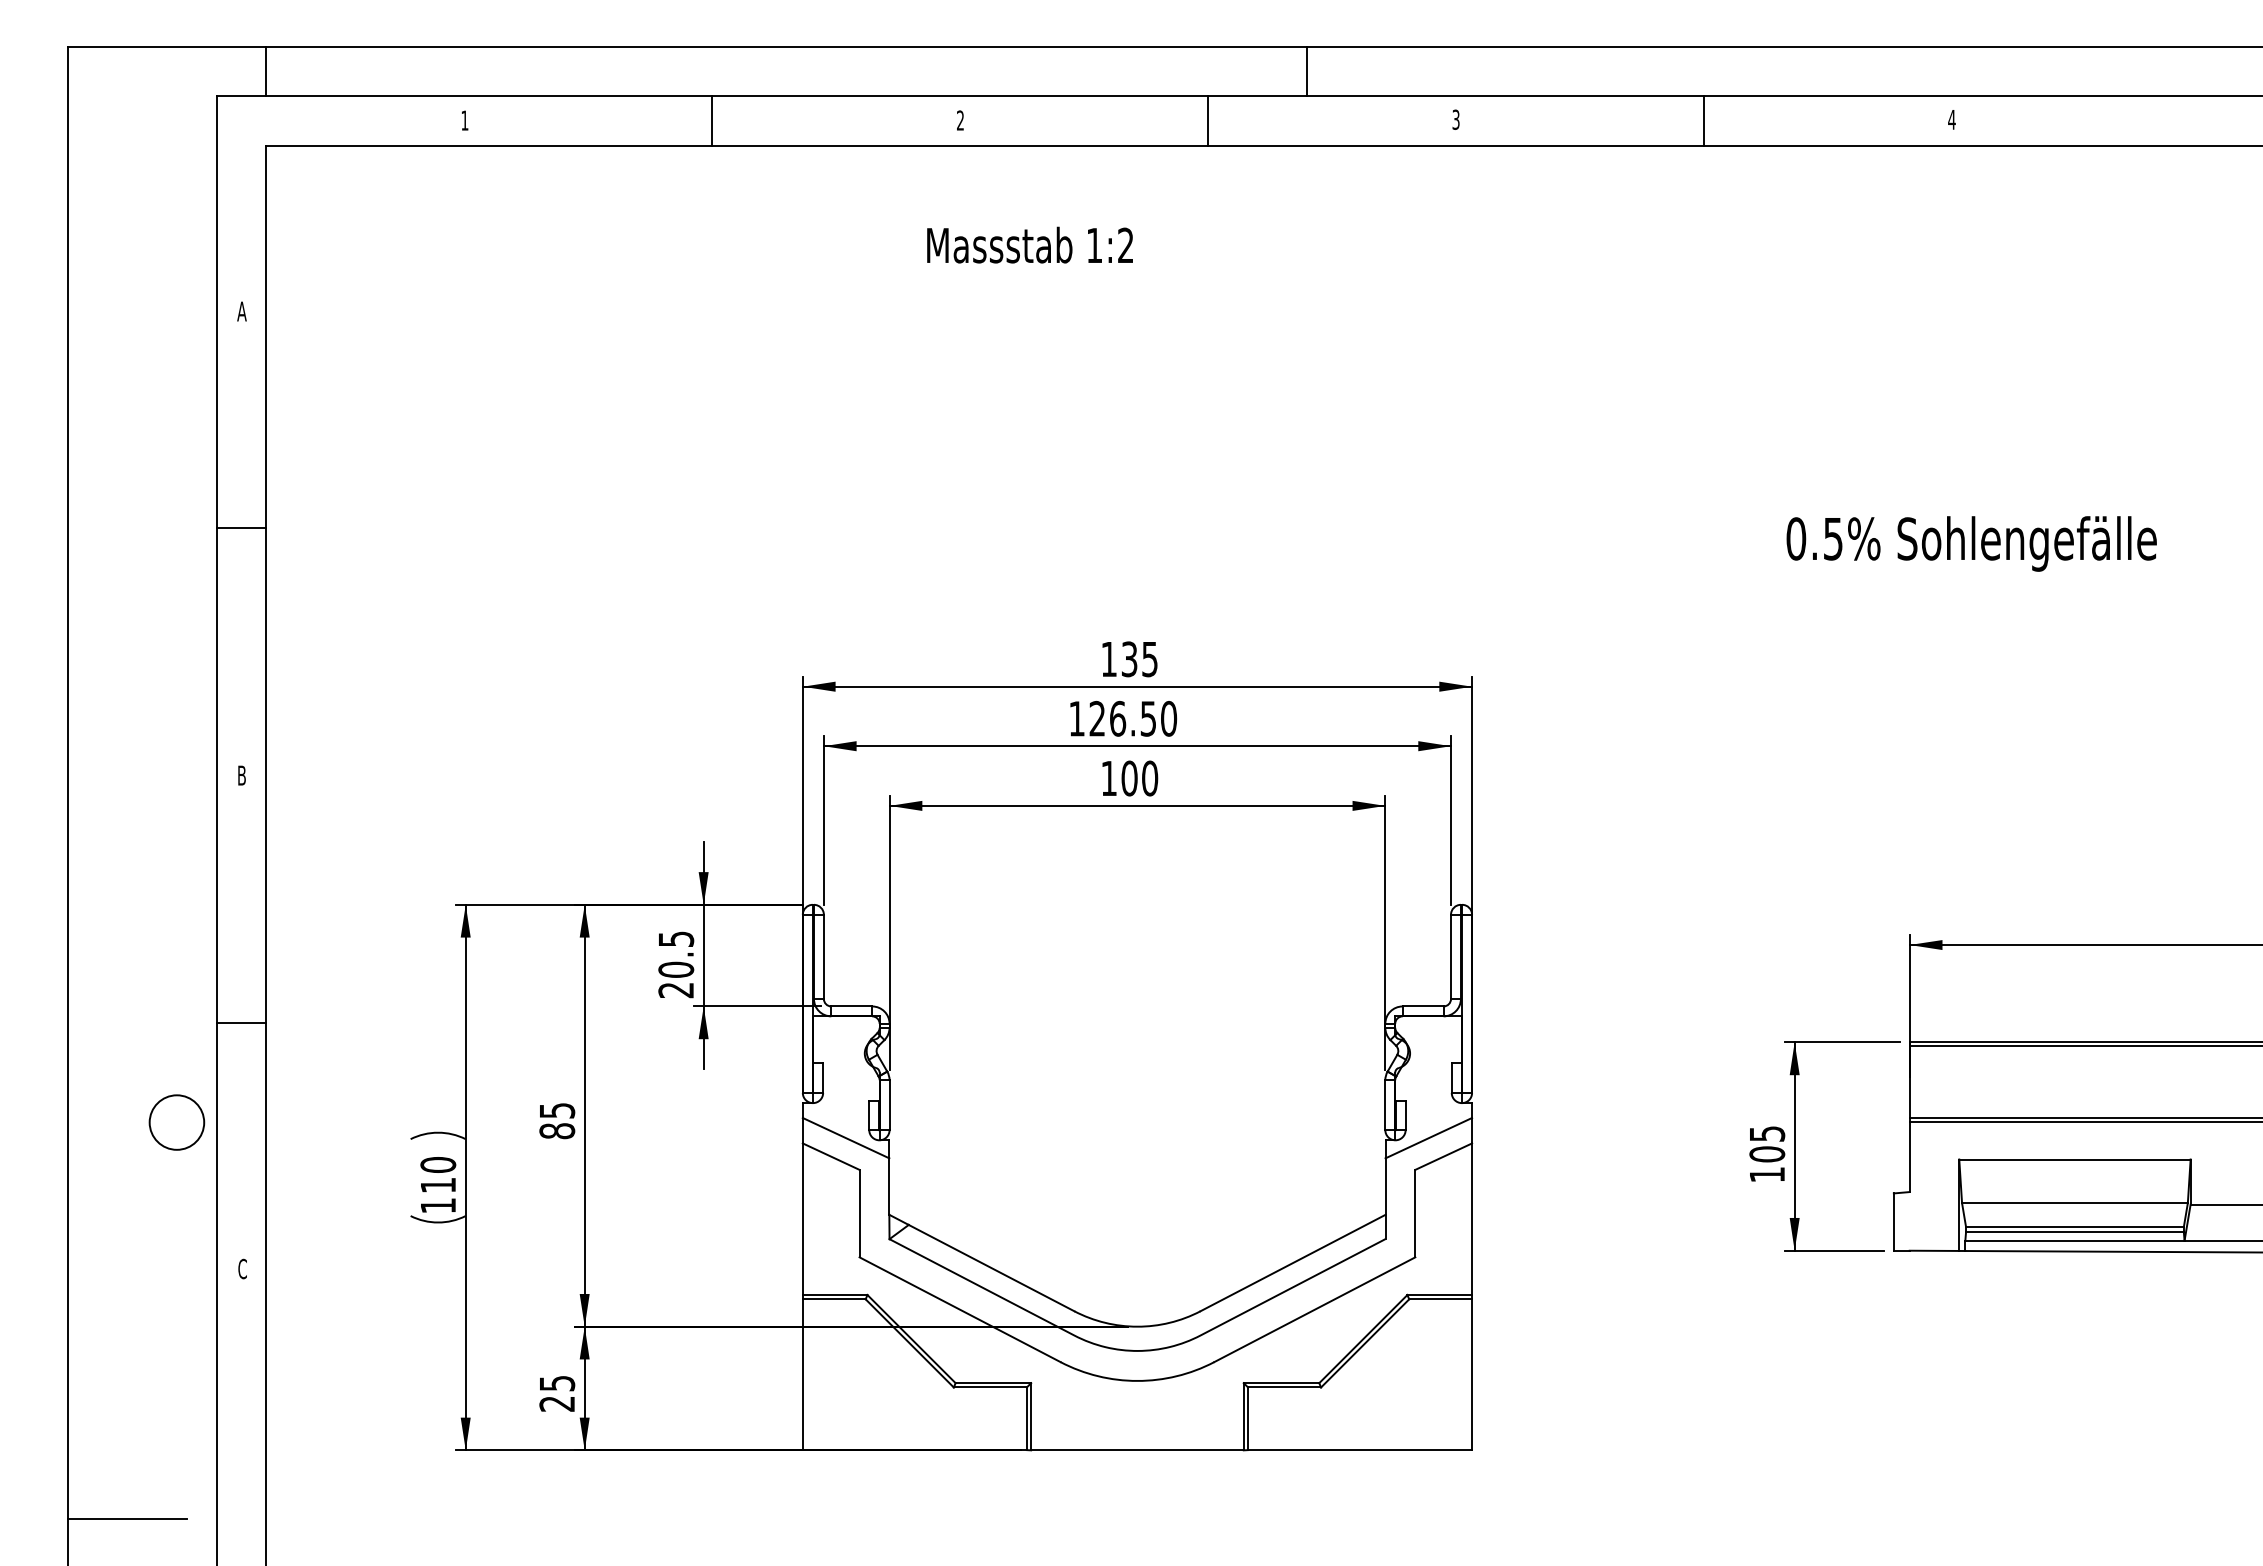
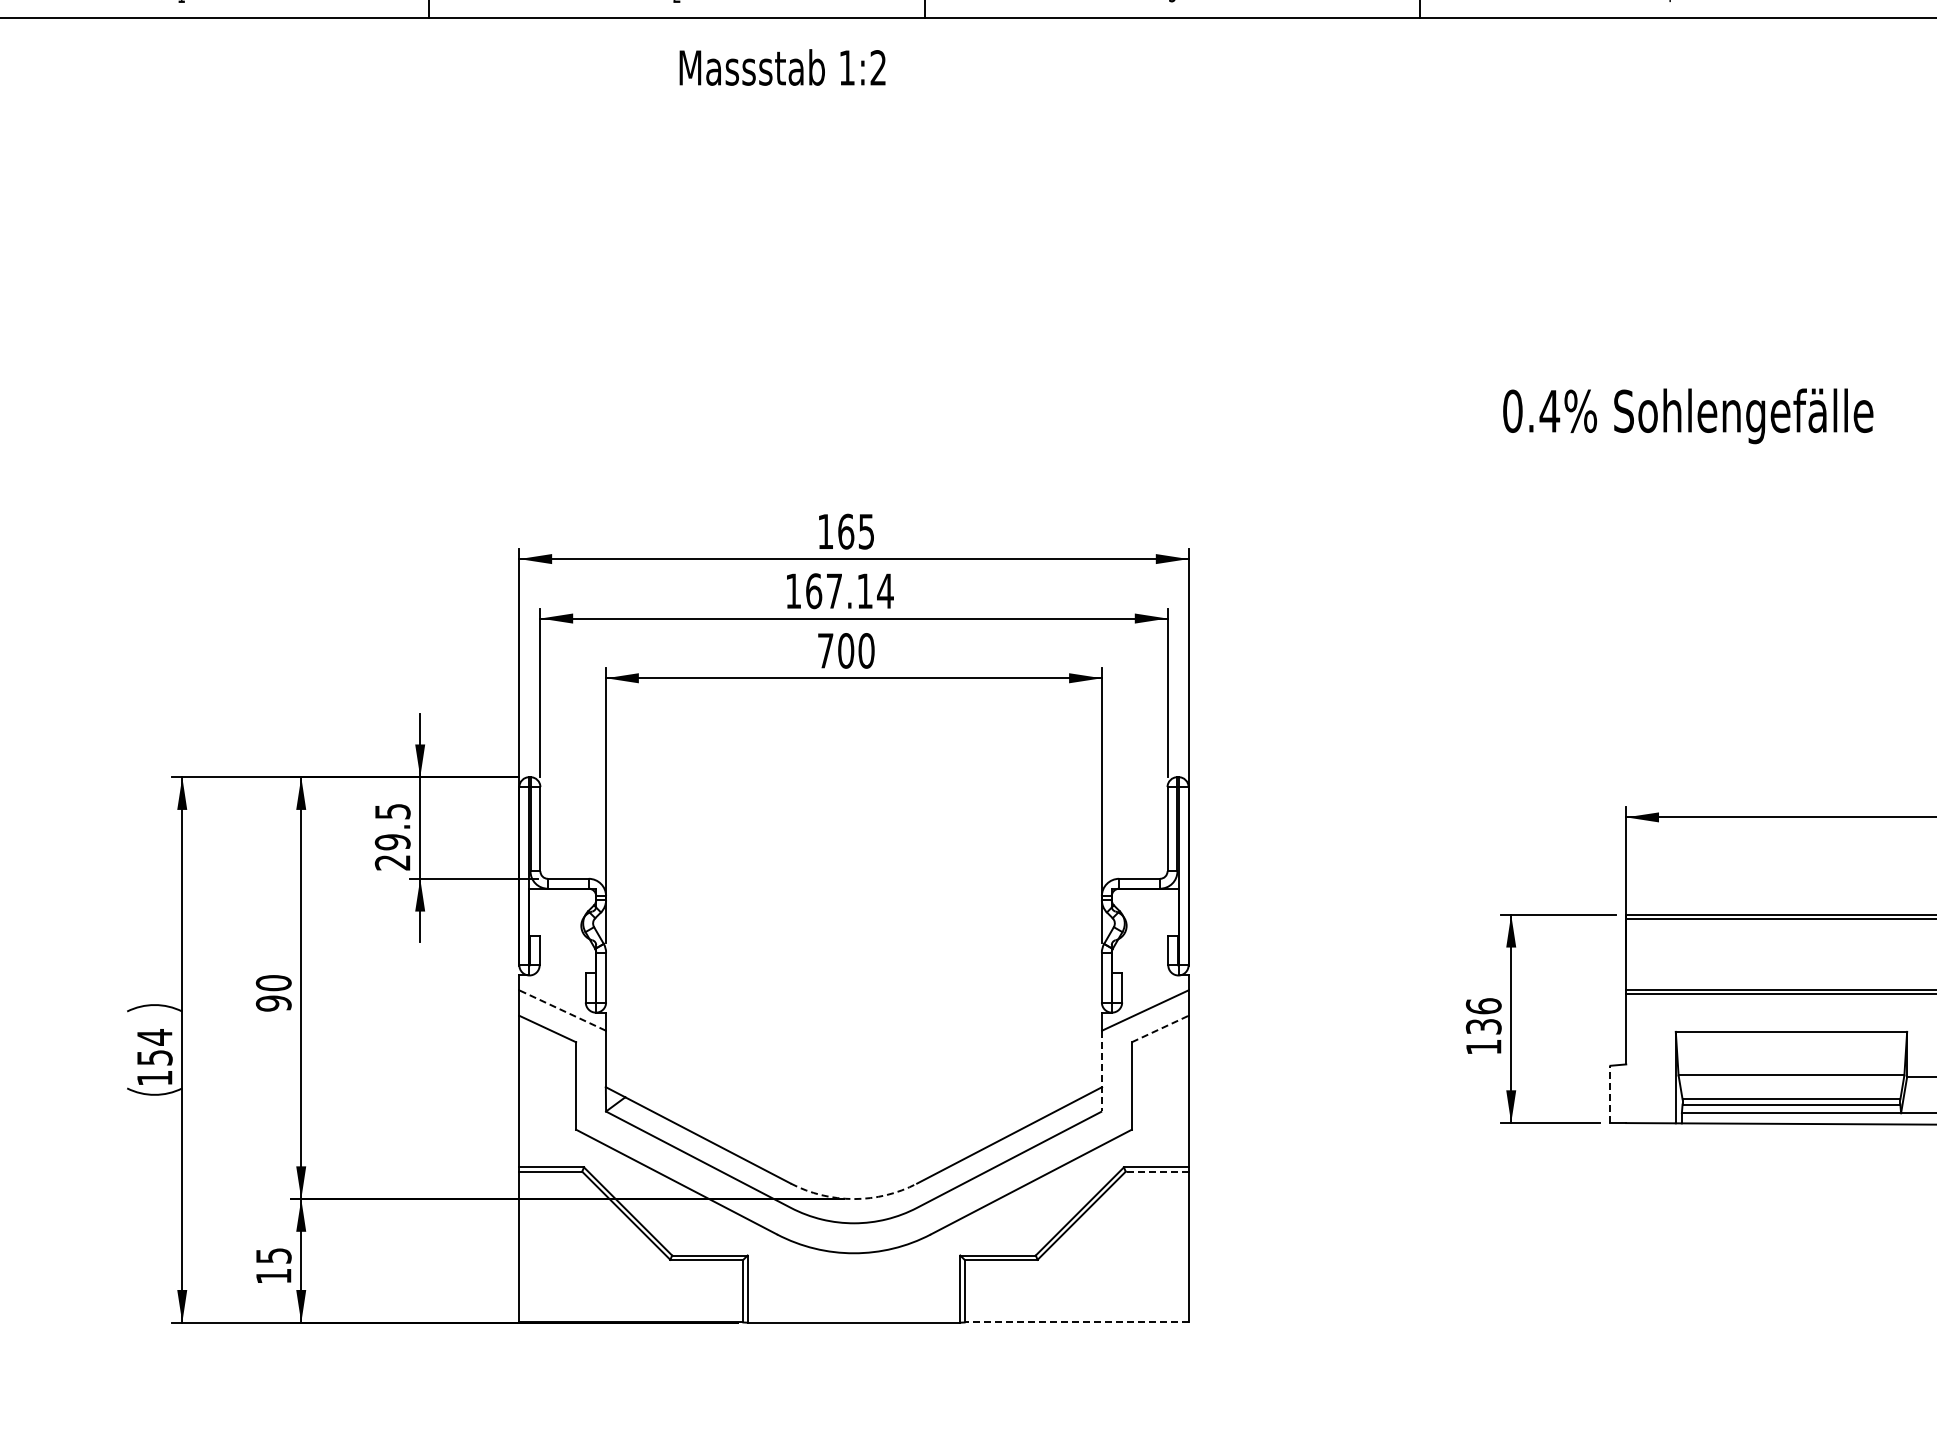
text: (1029, 244) -> (782, 66), moved
text: (1833, 539) -> (1550, 411), 0.5% -> 0.4%
text: (1129, 659) -> (846, 531), 135 -> 165
text: (1133, 718) -> (850, 590), 126.50 -> 167.14
text: (1108, 778) -> (825, 650), 100 -> 700
text: (676, 969) -> (393, 841), 20.5 -> 29.5
text: (557, 1120) -> (274, 992), 85 -> 90
line: (846, 1138) -> (563, 1010), solid -> dashed
text: (1767, 1143) -> (1484, 1015), 105 -> 136
line: (1444, 1156) -> (1161, 1028), solid -> dashed
text: (438, 1174) -> (155, 1046), 110 -> 154
line: (1385, 1199) -> (1102, 1071), solid -> dashed
line: (1893, 1222) -> (1610, 1094), solid -> dashed
line: (1440, 1299) -> (1157, 1171), solid -> dashed
arc: (1137, 1326) -> (854, 1198), solid -> dashed
text: (556, 1403) -> (273, 1275), 25 -> 15
line: (1360, 1450) -> (1077, 1322), solid -> dashed

